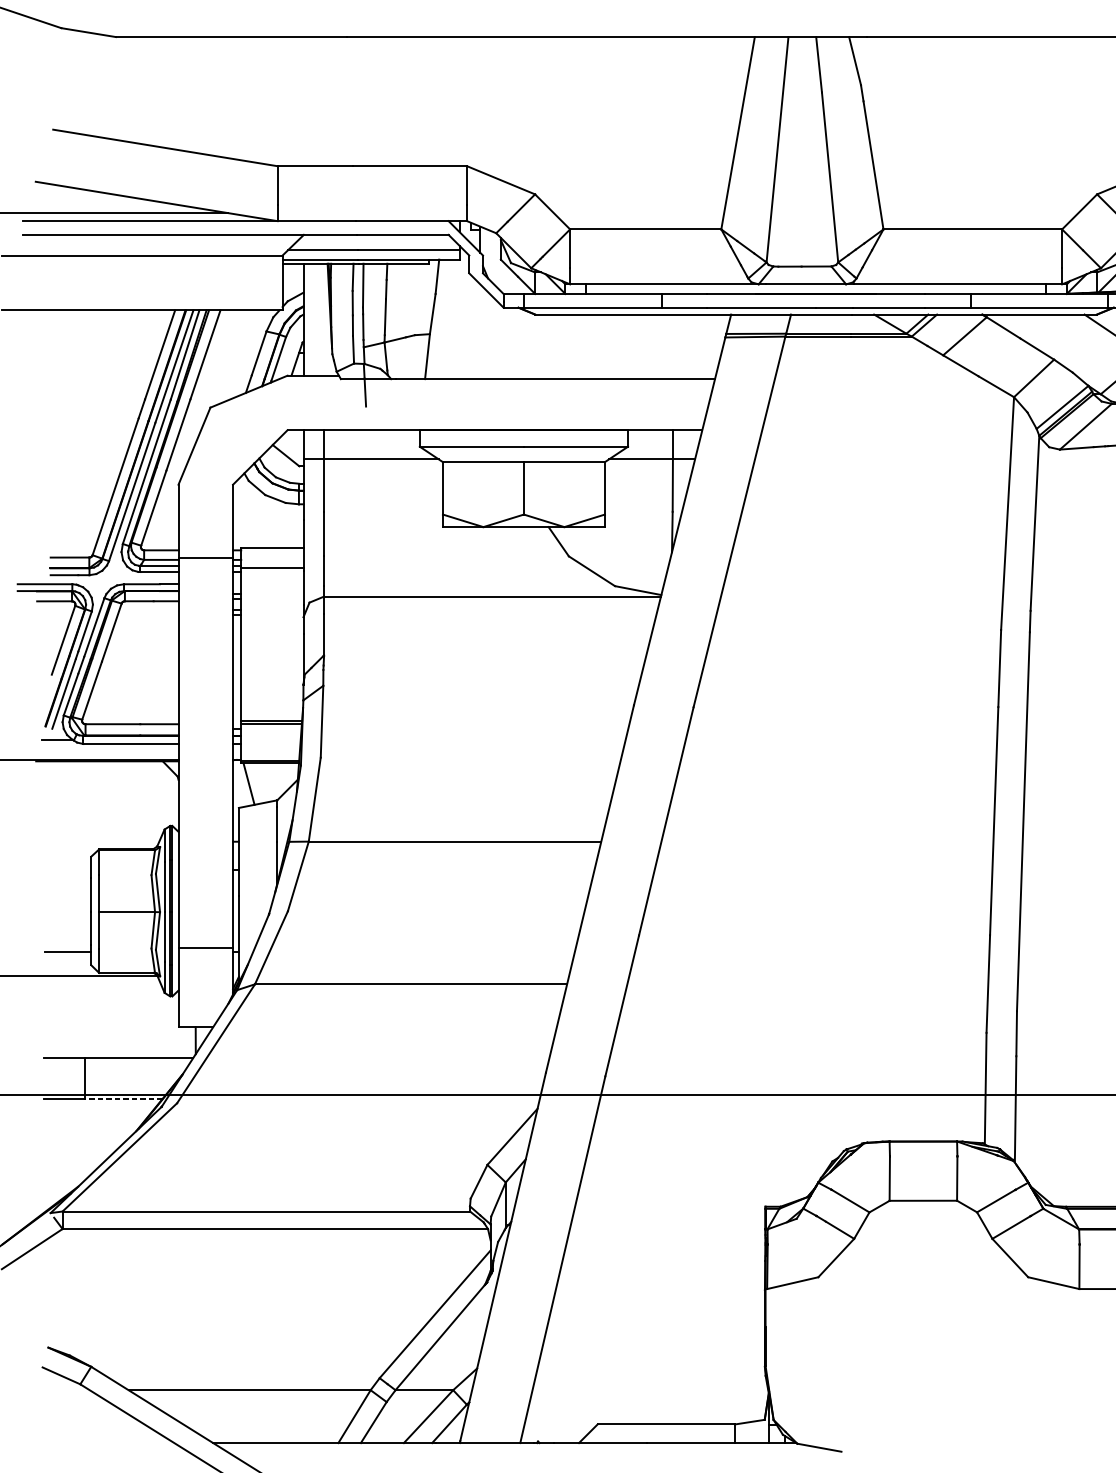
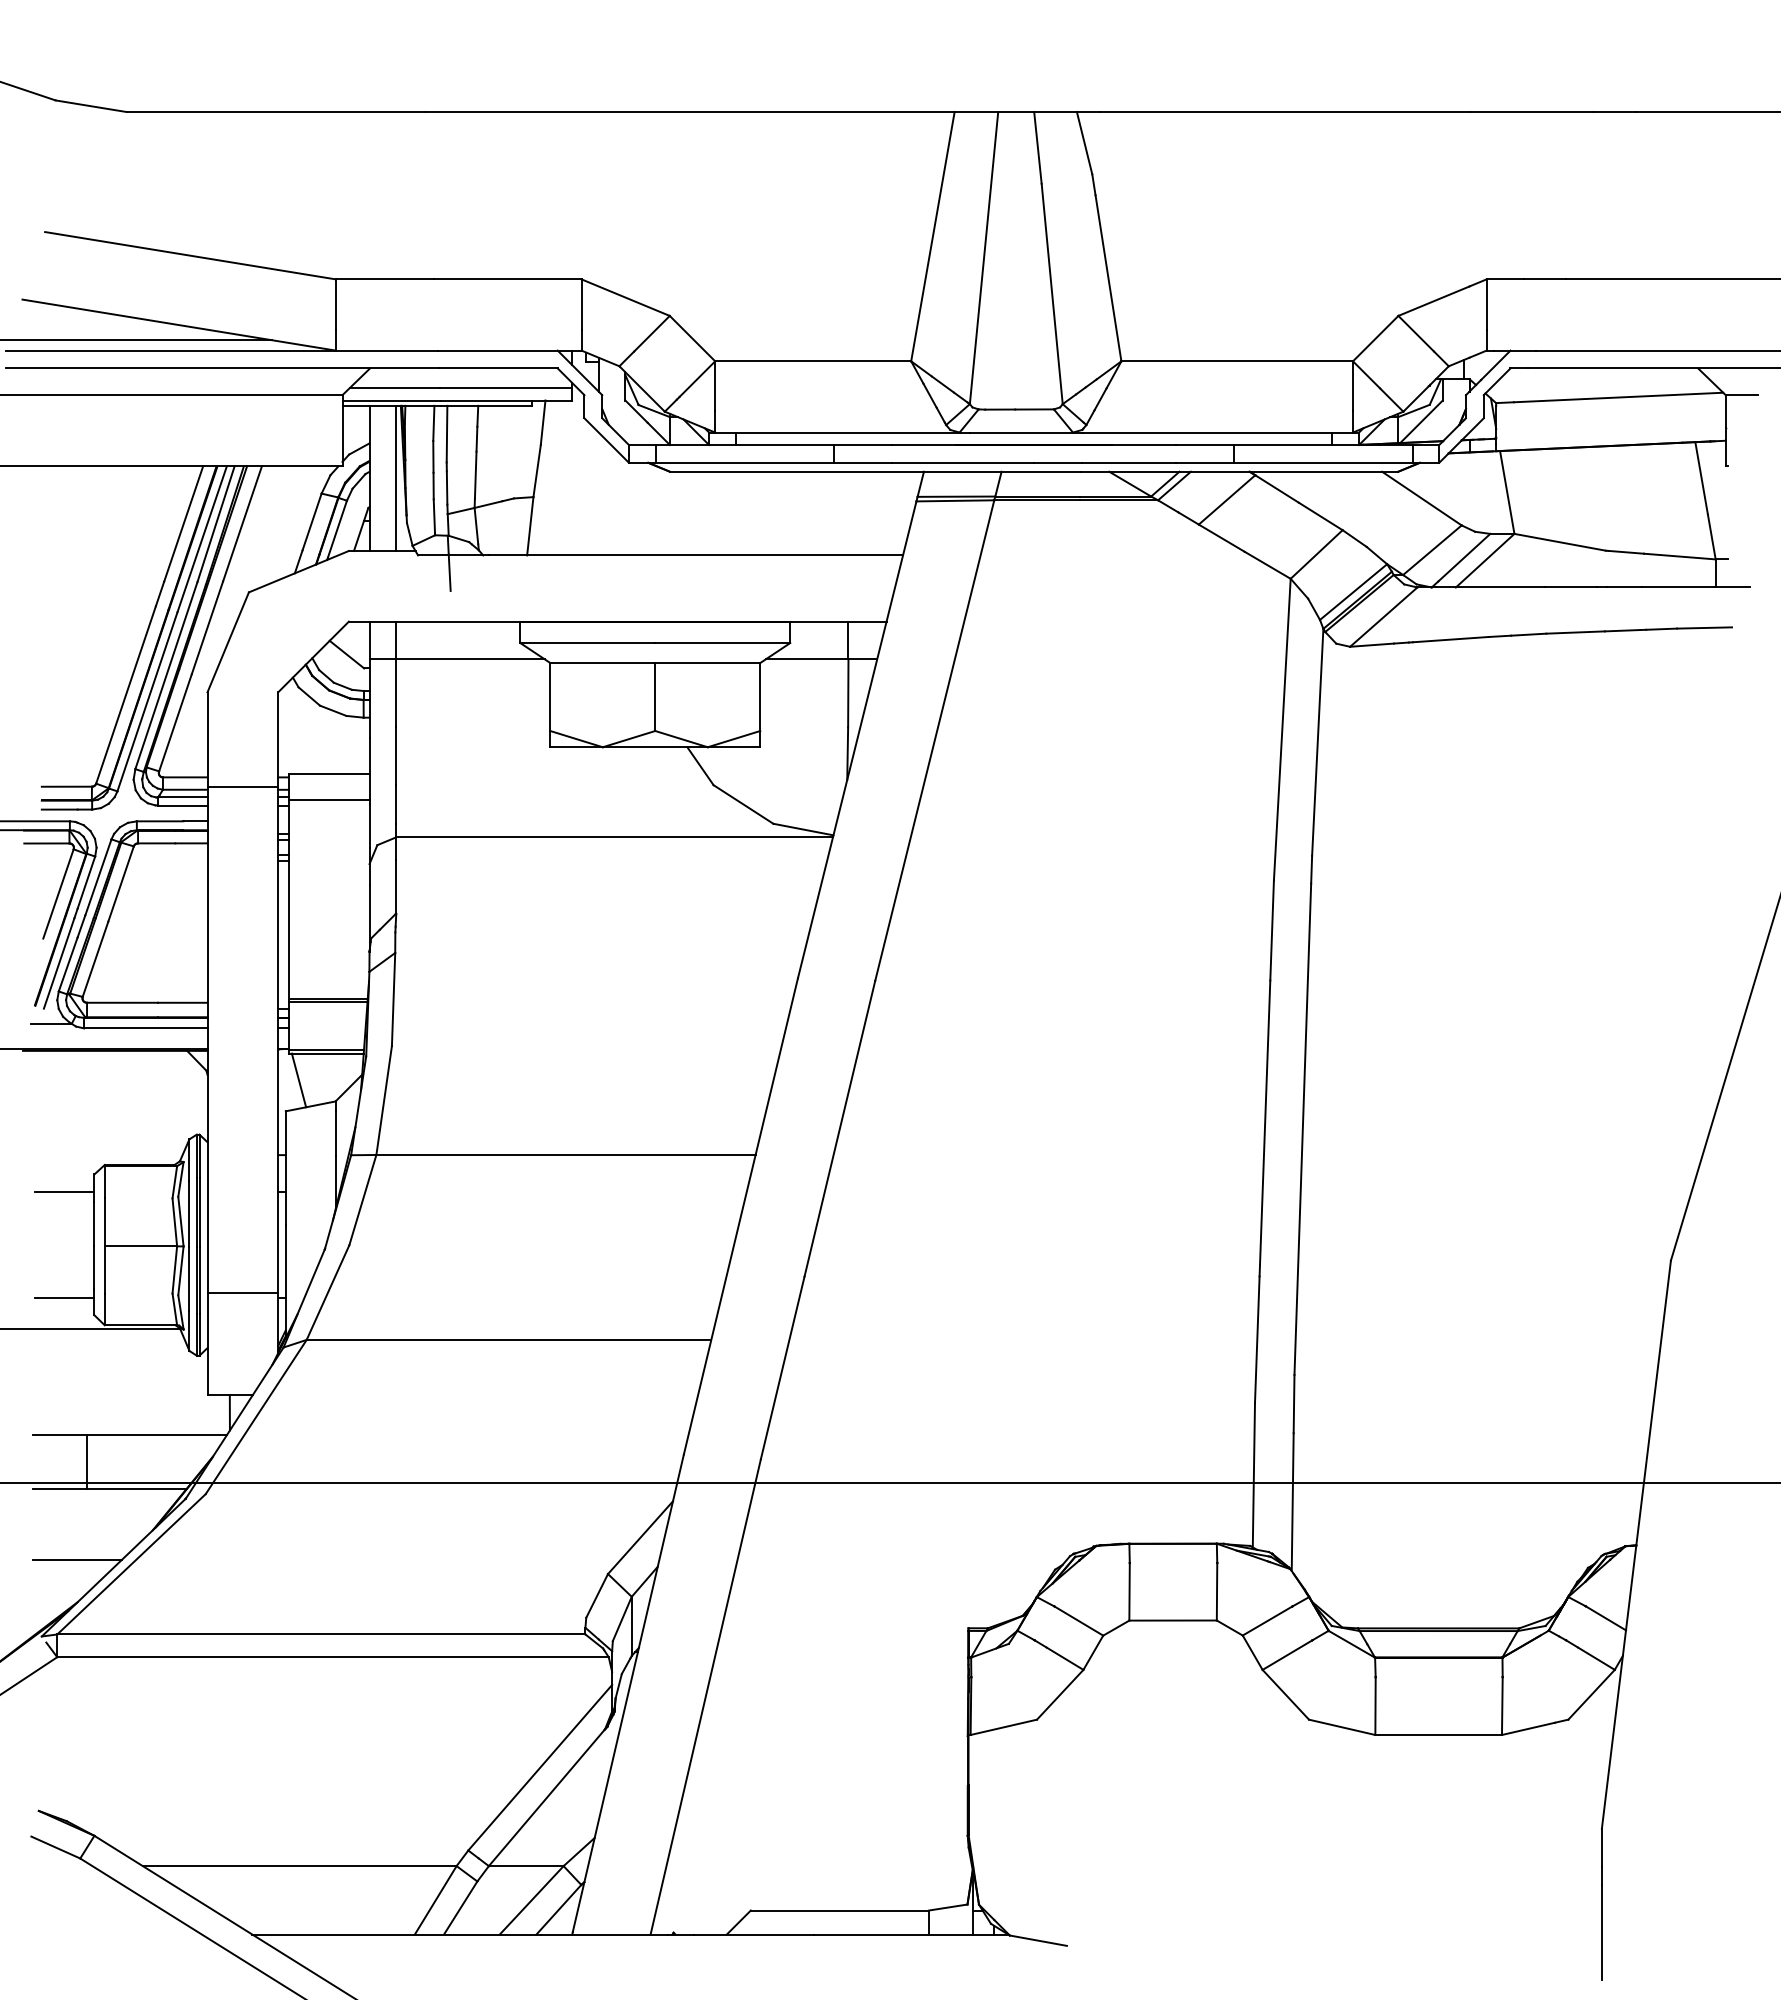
line: (324, 319) -> (396, 477), added
line: (68, 870) -> (64, 1192), added
line: (123, 1098) -> (136, 1488), dashed -> solid
line: (78, 1153) -> (77, 1559), added

